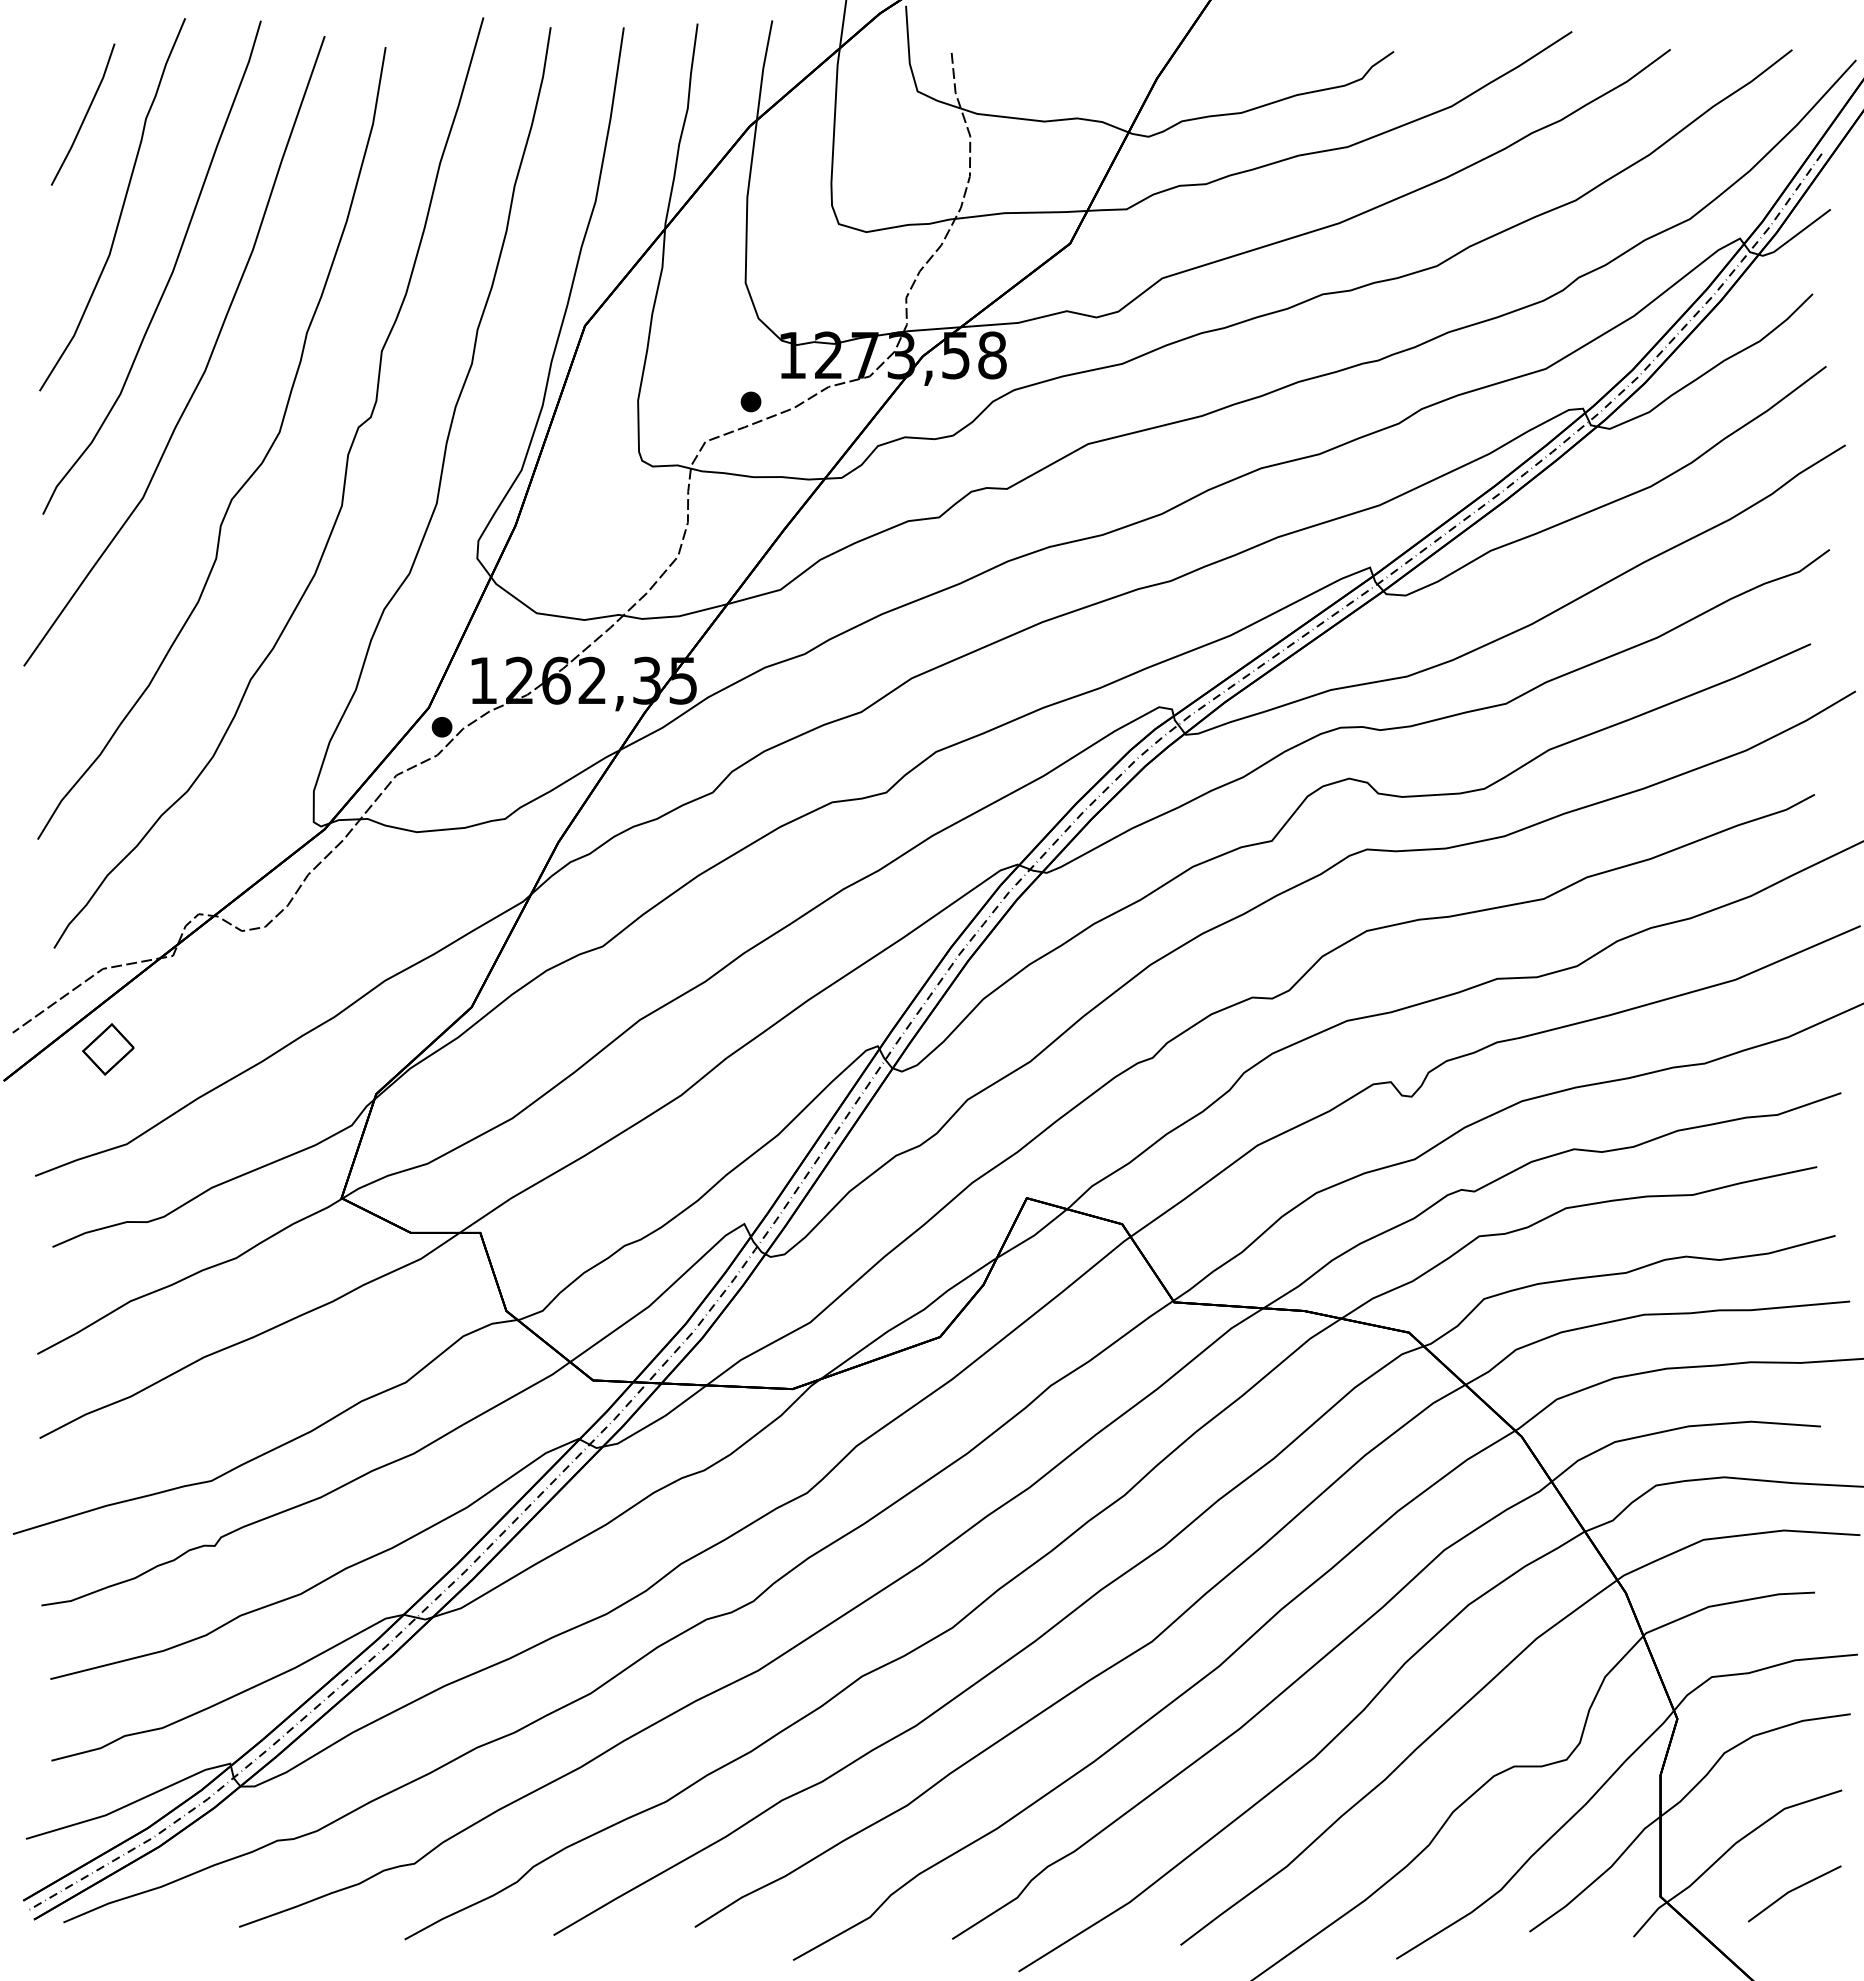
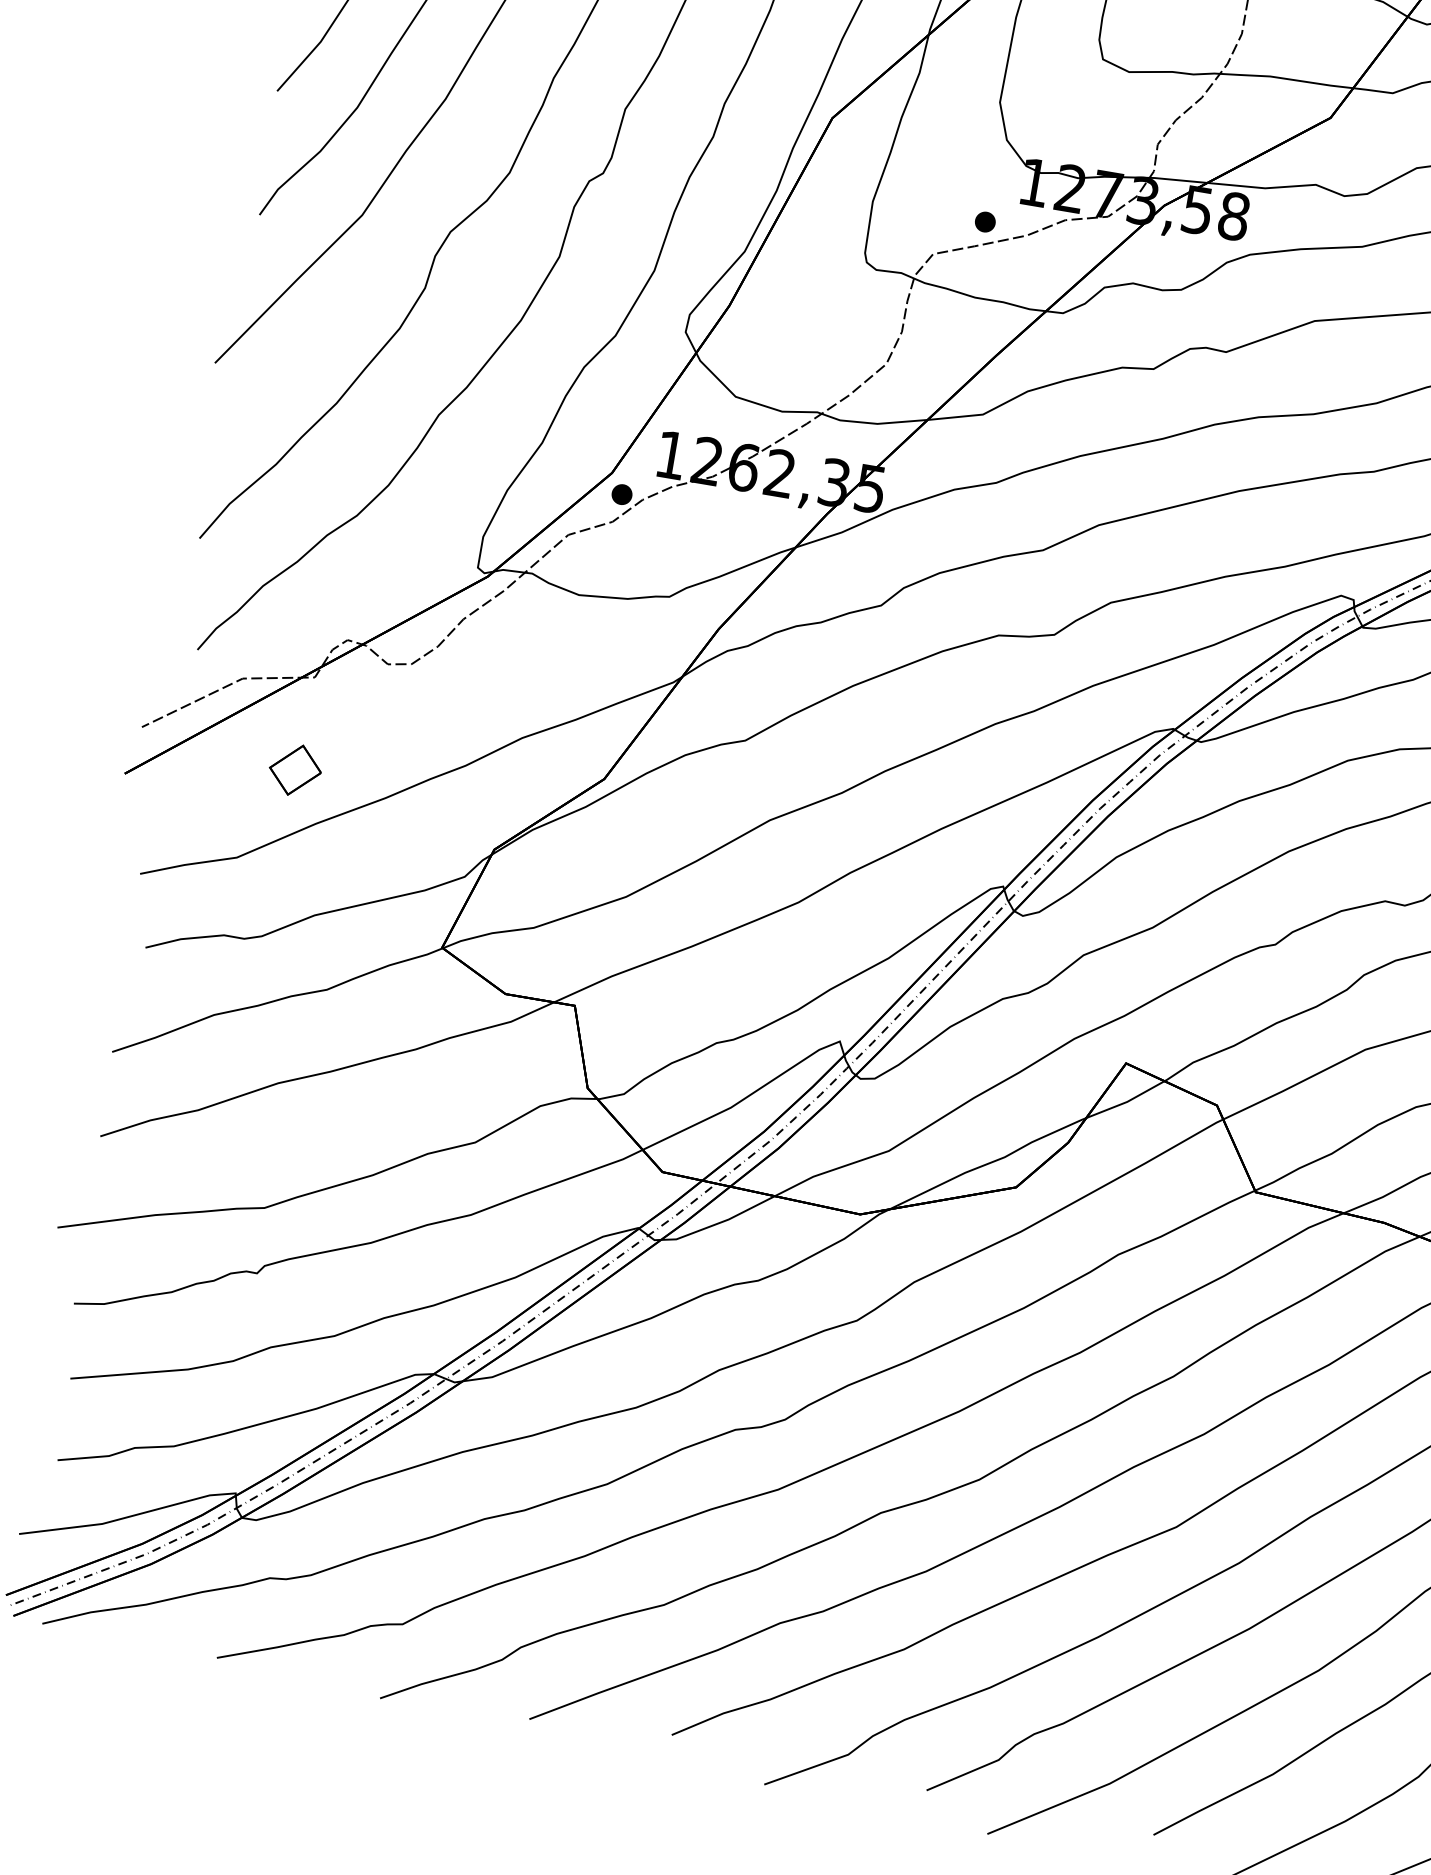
part: (108, 1049) -> (295, 770), moved

